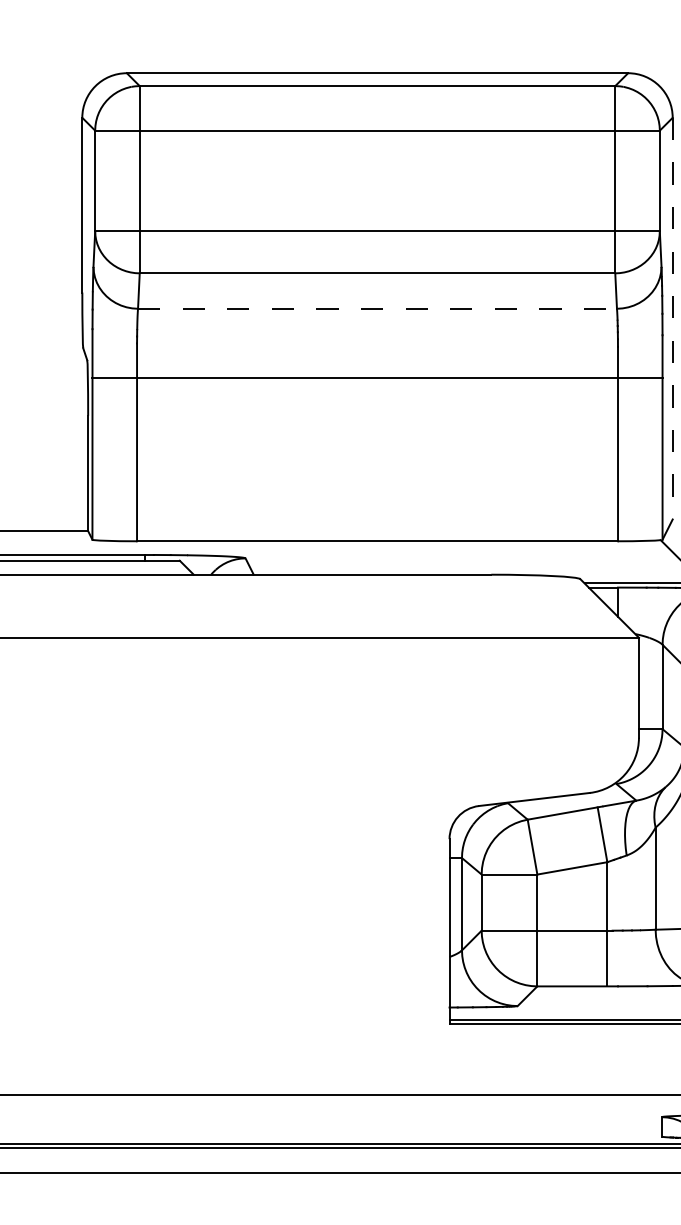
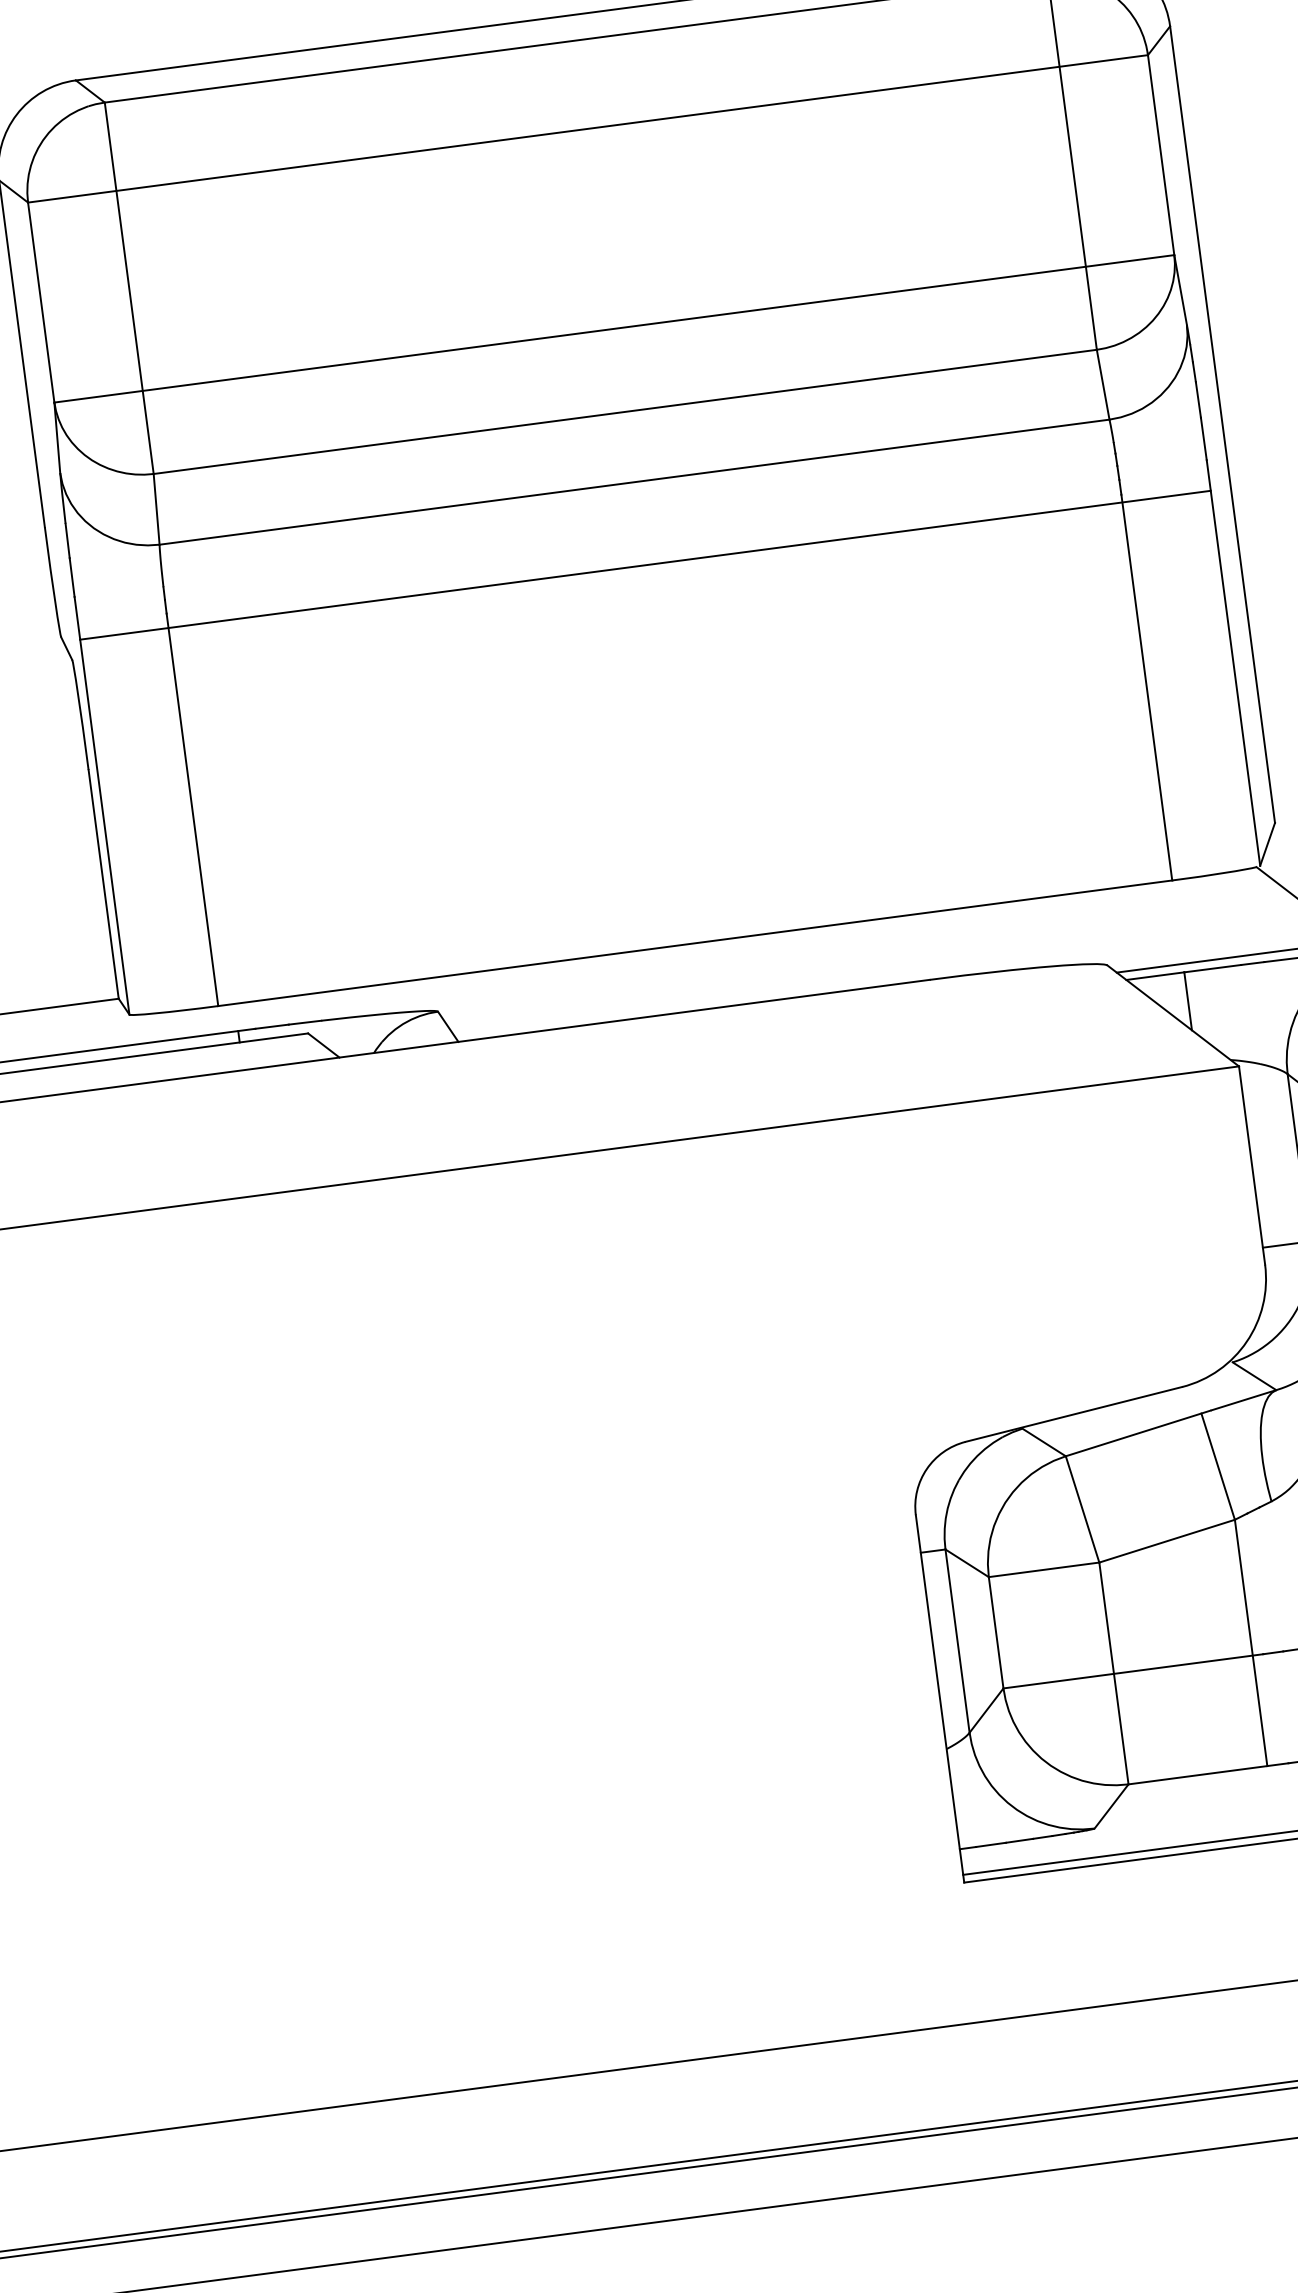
line: (378, 308) -> (636, 481), dashed -> solid
line: (672, 318) -> (1222, 424), dashed -> solid
line: (377, 377) -> (645, 564), moved

